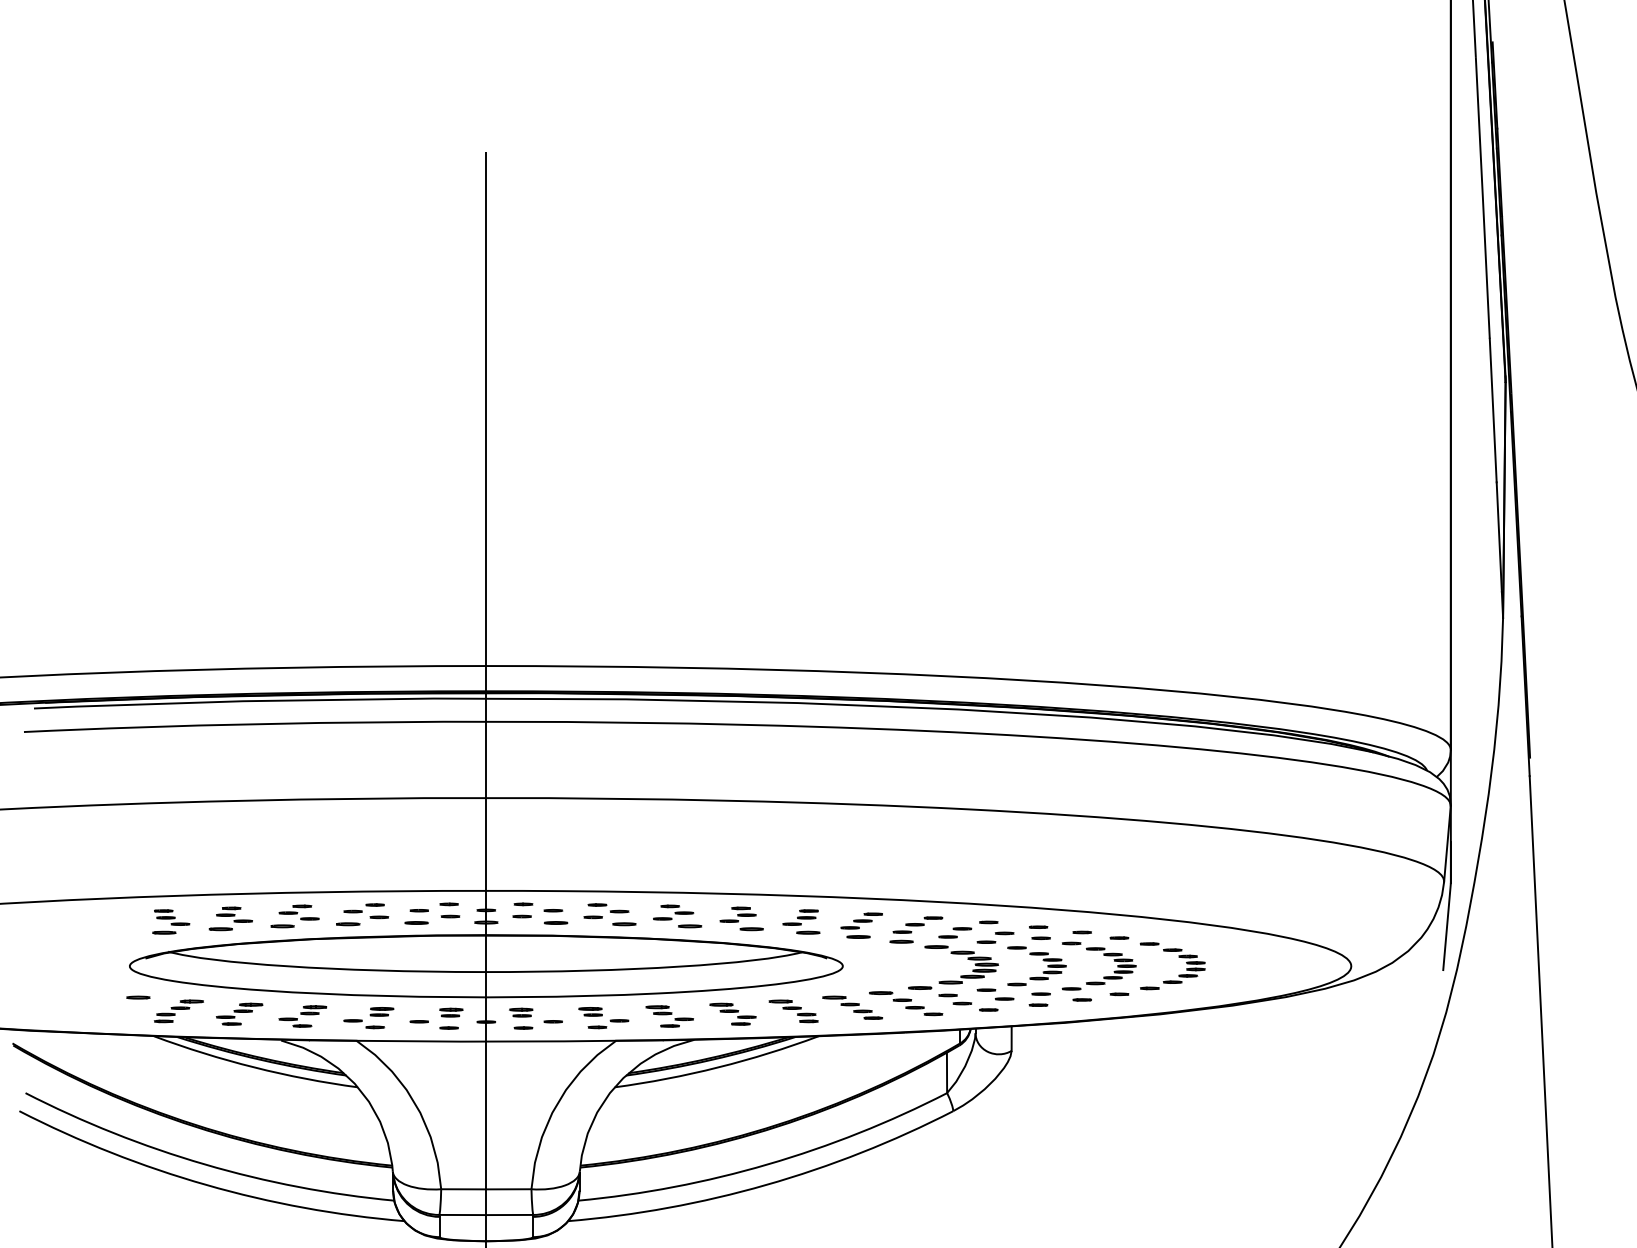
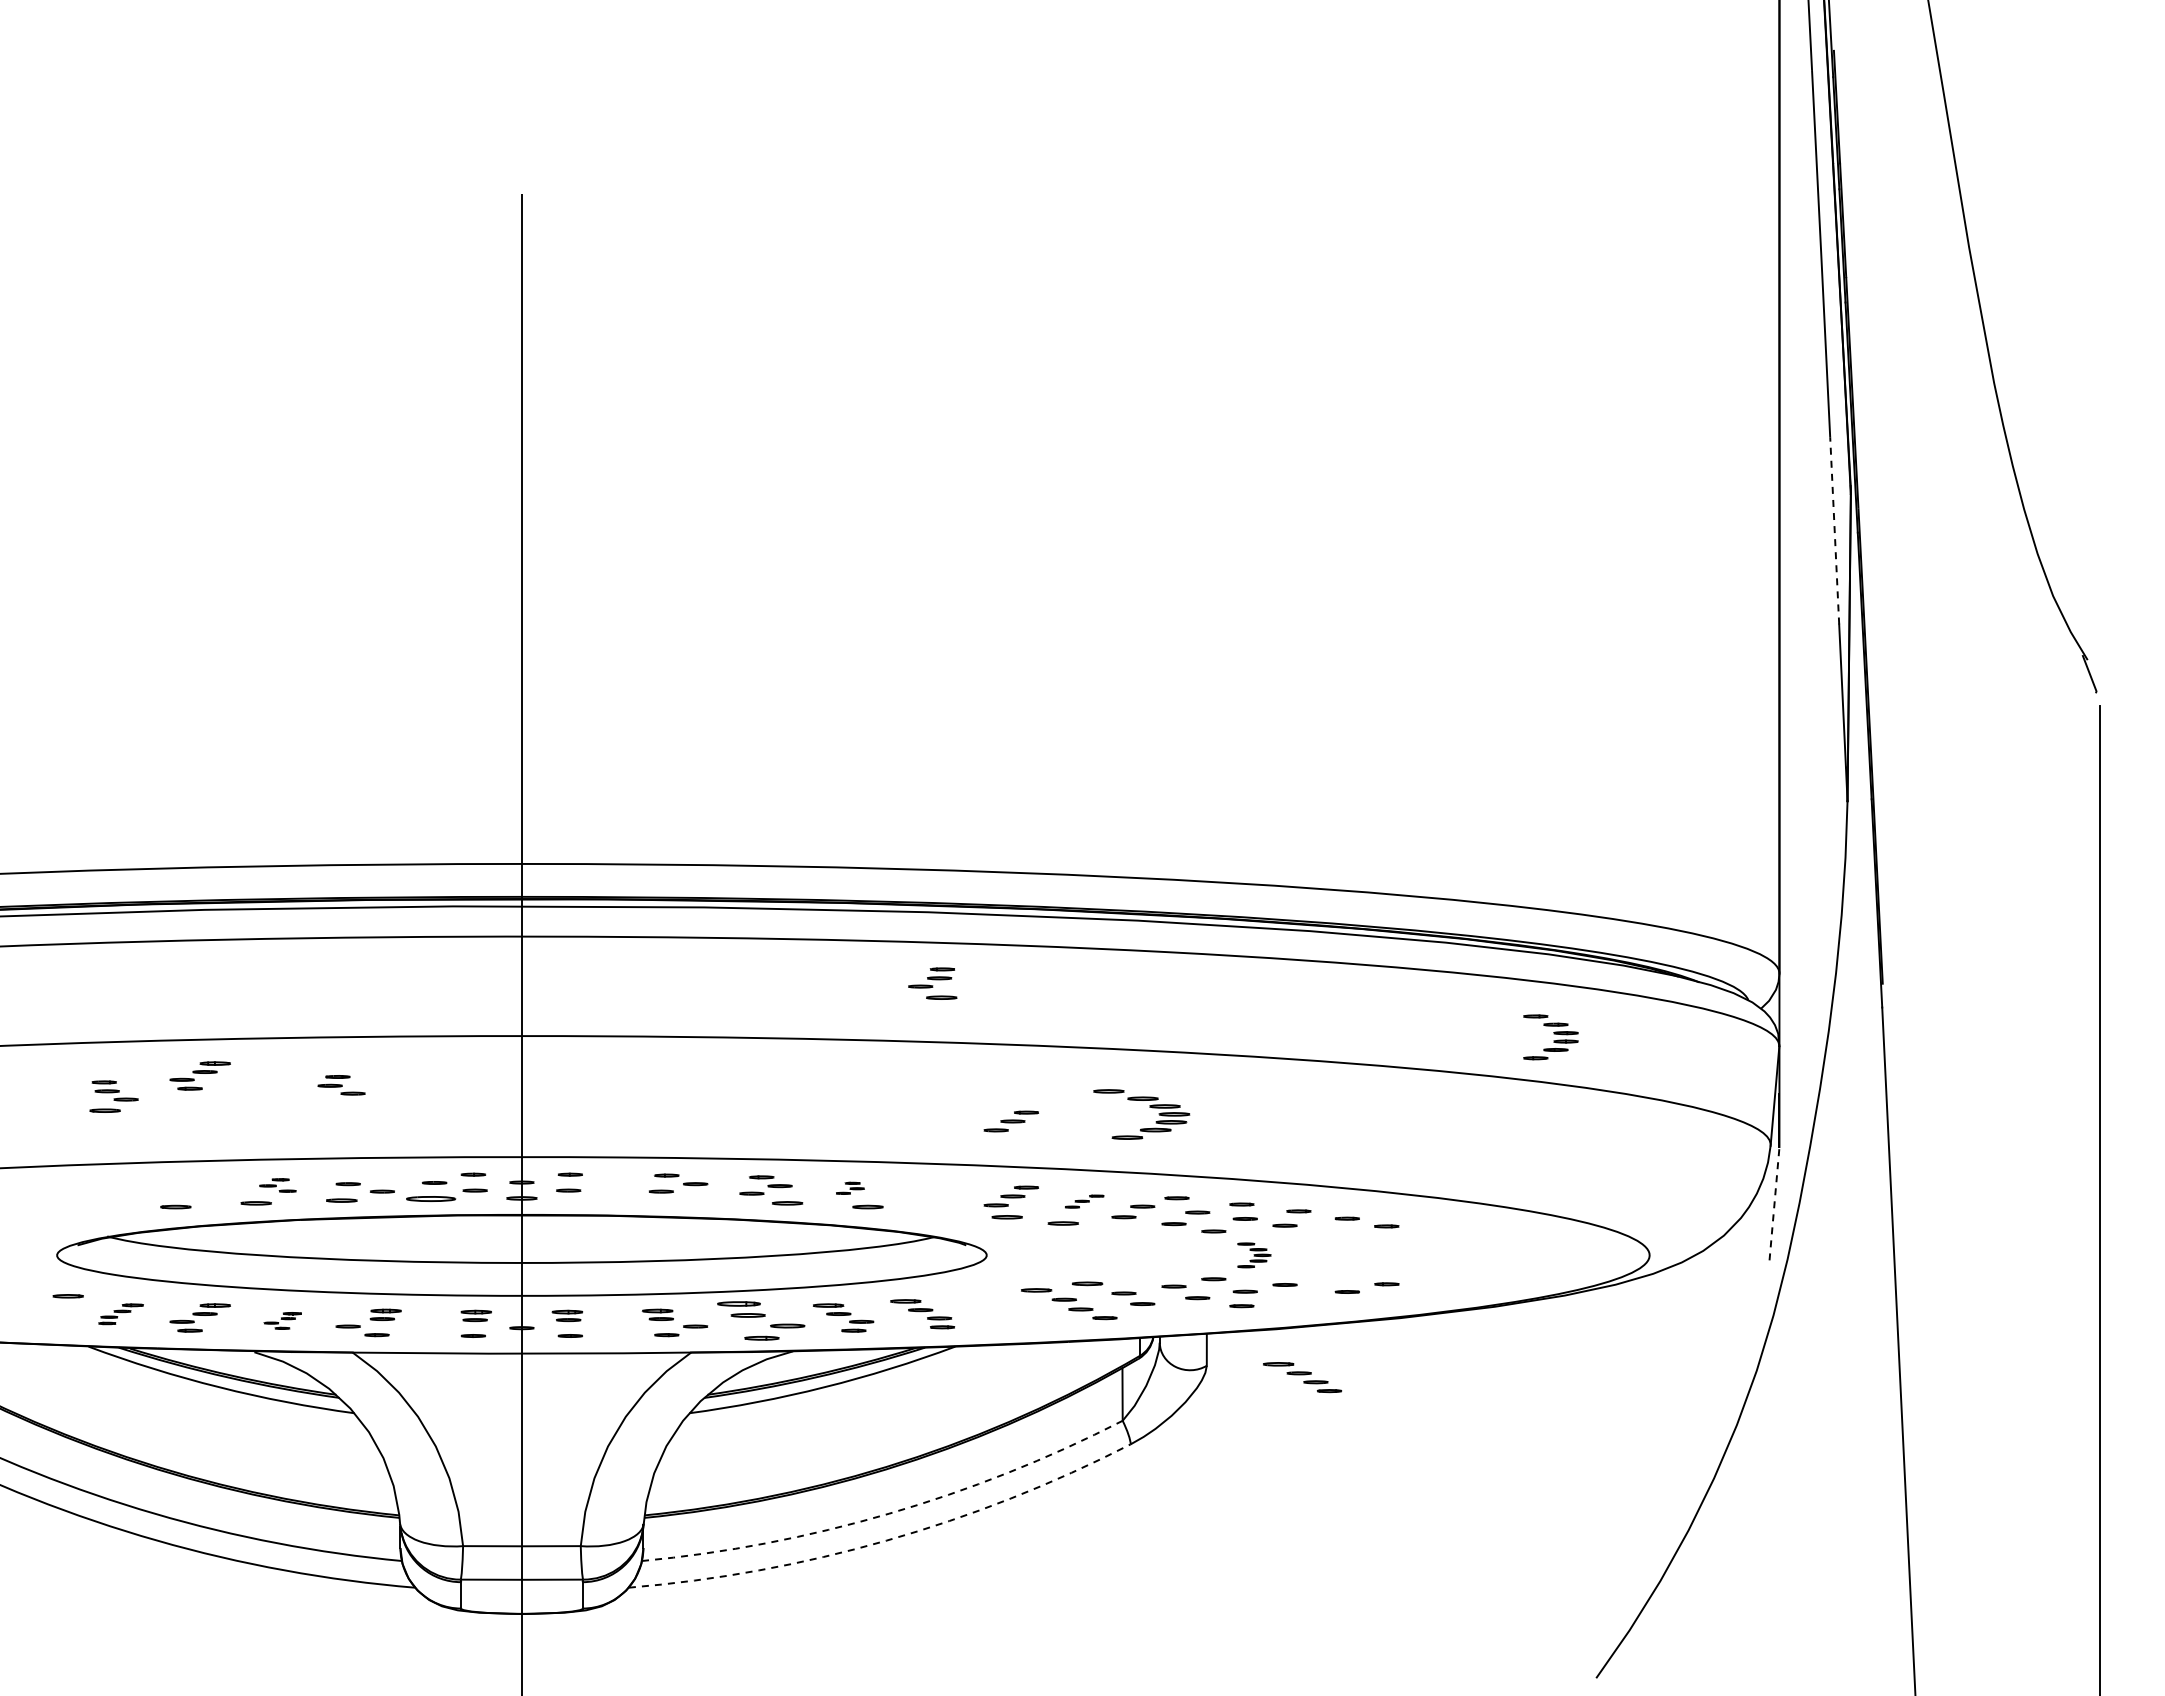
line: (1493, 410) -> (1834, 530), solid -> dashed
part: (239, 828) -> (199, 1075), added
part: (861, 863) -> (1010, 1121), added
line: (374, 904) -> (376, 1175), removed
line: (553, 910) -> (609, 1182), removed
part: (298, 912) -> (277, 1185), size x0.7
part: (234, 914) -> (341, 1085), moved
part: (738, 914) -> (850, 1188), size x0.6
part: (170, 921) -> (113, 1096), moved
part: (801, 921) -> (932, 983), moved
part: (416, 922) -> (430, 1198), size x1.6
part: (555, 922) -> (612, 1198), removed
line: (624, 924) -> (701, 1200), removed
part: (917, 924) -> (1084, 1201), size x0.6
line: (1447, 926) -> (1774, 1203), solid -> dashed
part: (967, 959) -> (1149, 1107), moved
part: (1114, 961) -> (1341, 1249), removed
part: (1048, 966) -> (1254, 1255), size x0.7
part: (1183, 966) -> (1550, 1037), moved
line: (1081, 1000) -> (1298, 1299), removed
part: (852, 1007) -> (1302, 1377), moved
line: (988, 1010) -> (1176, 1312), removed
part: (178, 1011) -> (120, 1314), size x0.7
part: (302, 1016) -> (282, 1320), size x0.6
part: (669, 1016) -> (760, 1320), size x1.4
line: (419, 1021) -> (434, 1327), removed
line: (552, 1021) -> (608, 1327), removed
arc: (768, 1164) -> (889, 1513), solid -> dashed
arc: (765, 1184) -> (886, 1540), solid -> dashed

